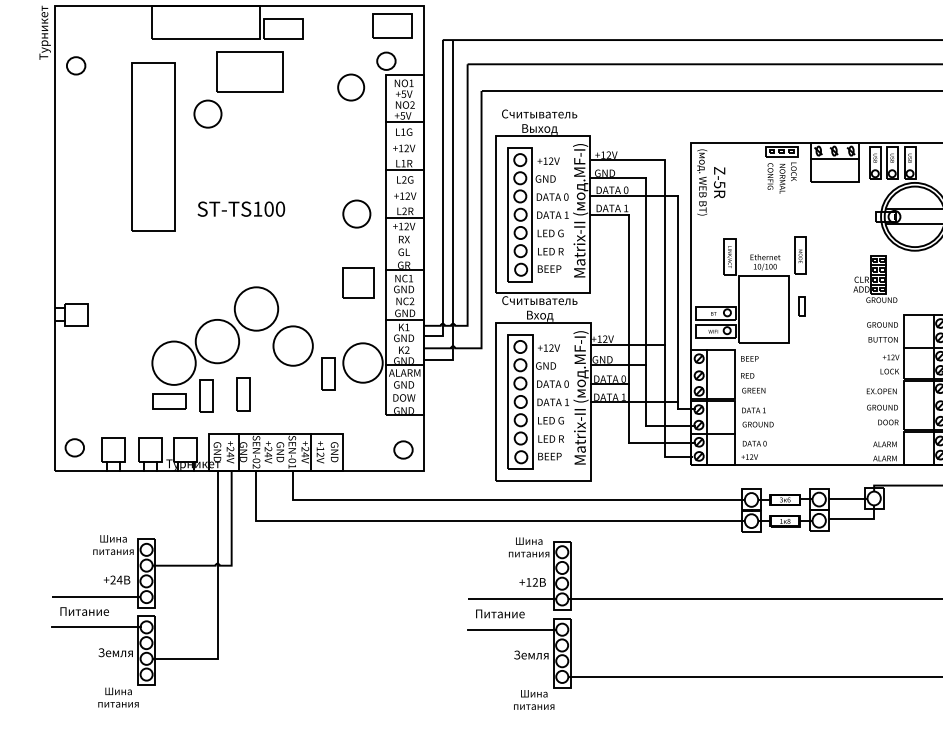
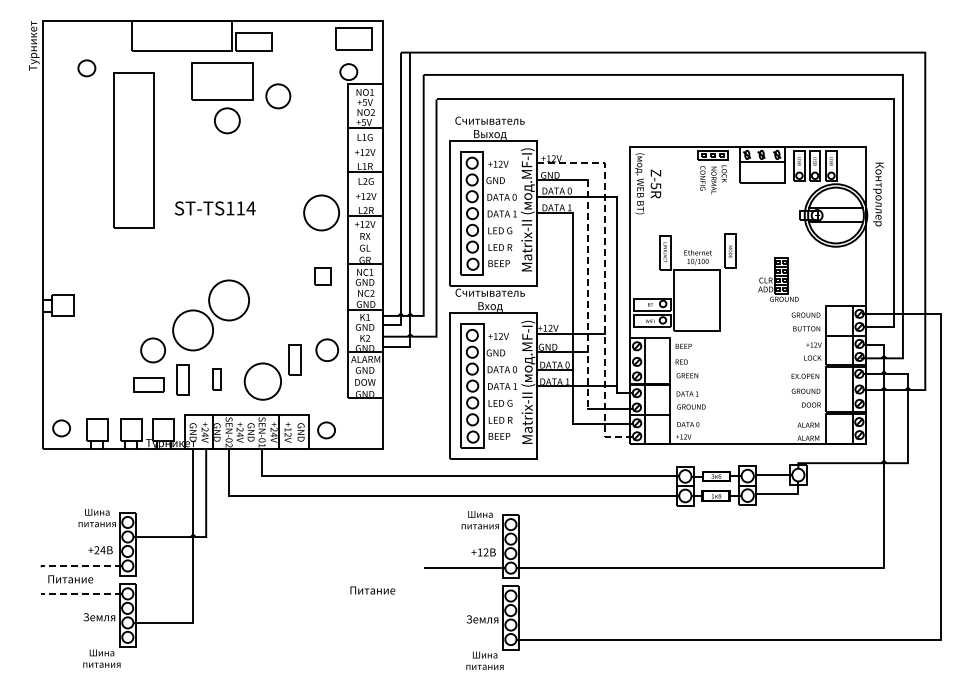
part: (75, 66) -> (86, 68), moved
circle: (351, 87) -> (278, 96), moved
circle: (208, 113) -> (227, 120), moved
text: (274, 209) -> (245, 208), ST-TS100 -> ST-TS114
circle: (356, 213) -> (321, 212), size x1.4
part: (875, 278) -> (778, 279), moved
part: (357, 281) -> (322, 275), size x0.6
line: (664, 285) -> (605, 278), solid -> dashed
line: (646, 302) -> (588, 294), solid -> dashed
part: (801, 305) -> (731, 297), removed
circle: (292, 345) -> (262, 381), moved
circle: (174, 363) -> (153, 350), size x0.6
circle: (363, 363) -> (327, 350), size x0.6
part: (242, 393) -> (216, 378), size x0.7
part: (403, 450) -> (326, 430), moved
line: (95, 596) -> (80, 565), solid -> dashed
text: (499, 613) -> (372, 590), moved
line: (96, 626) -> (81, 593), solid -> dashed
line: (511, 630) -> (464, 596), removed

